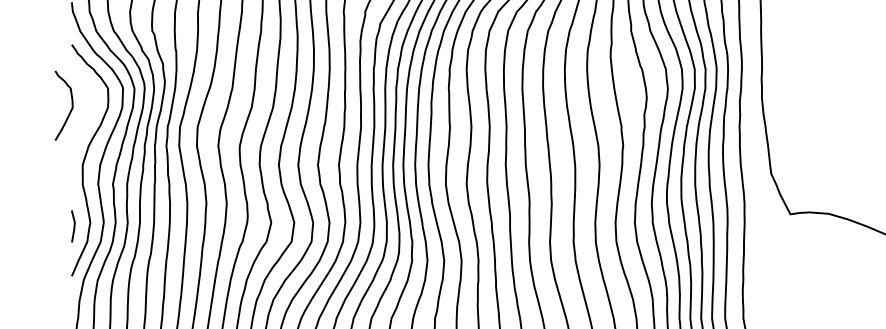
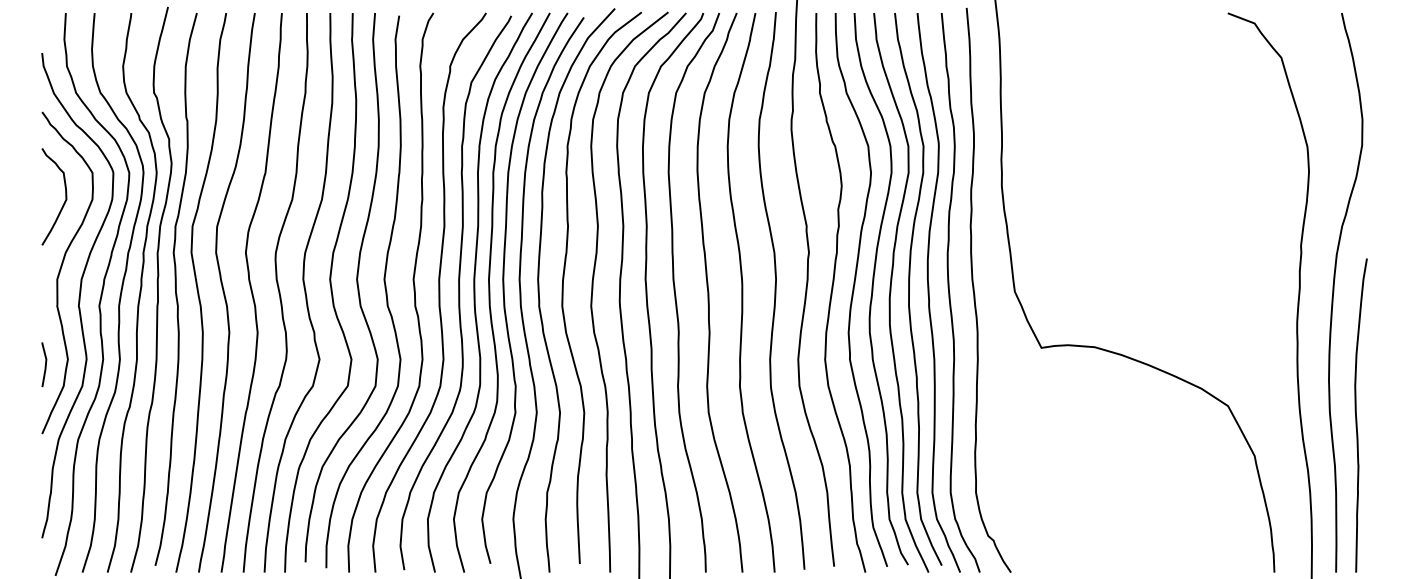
curve: (72, 105) -> (65, 196), moved

